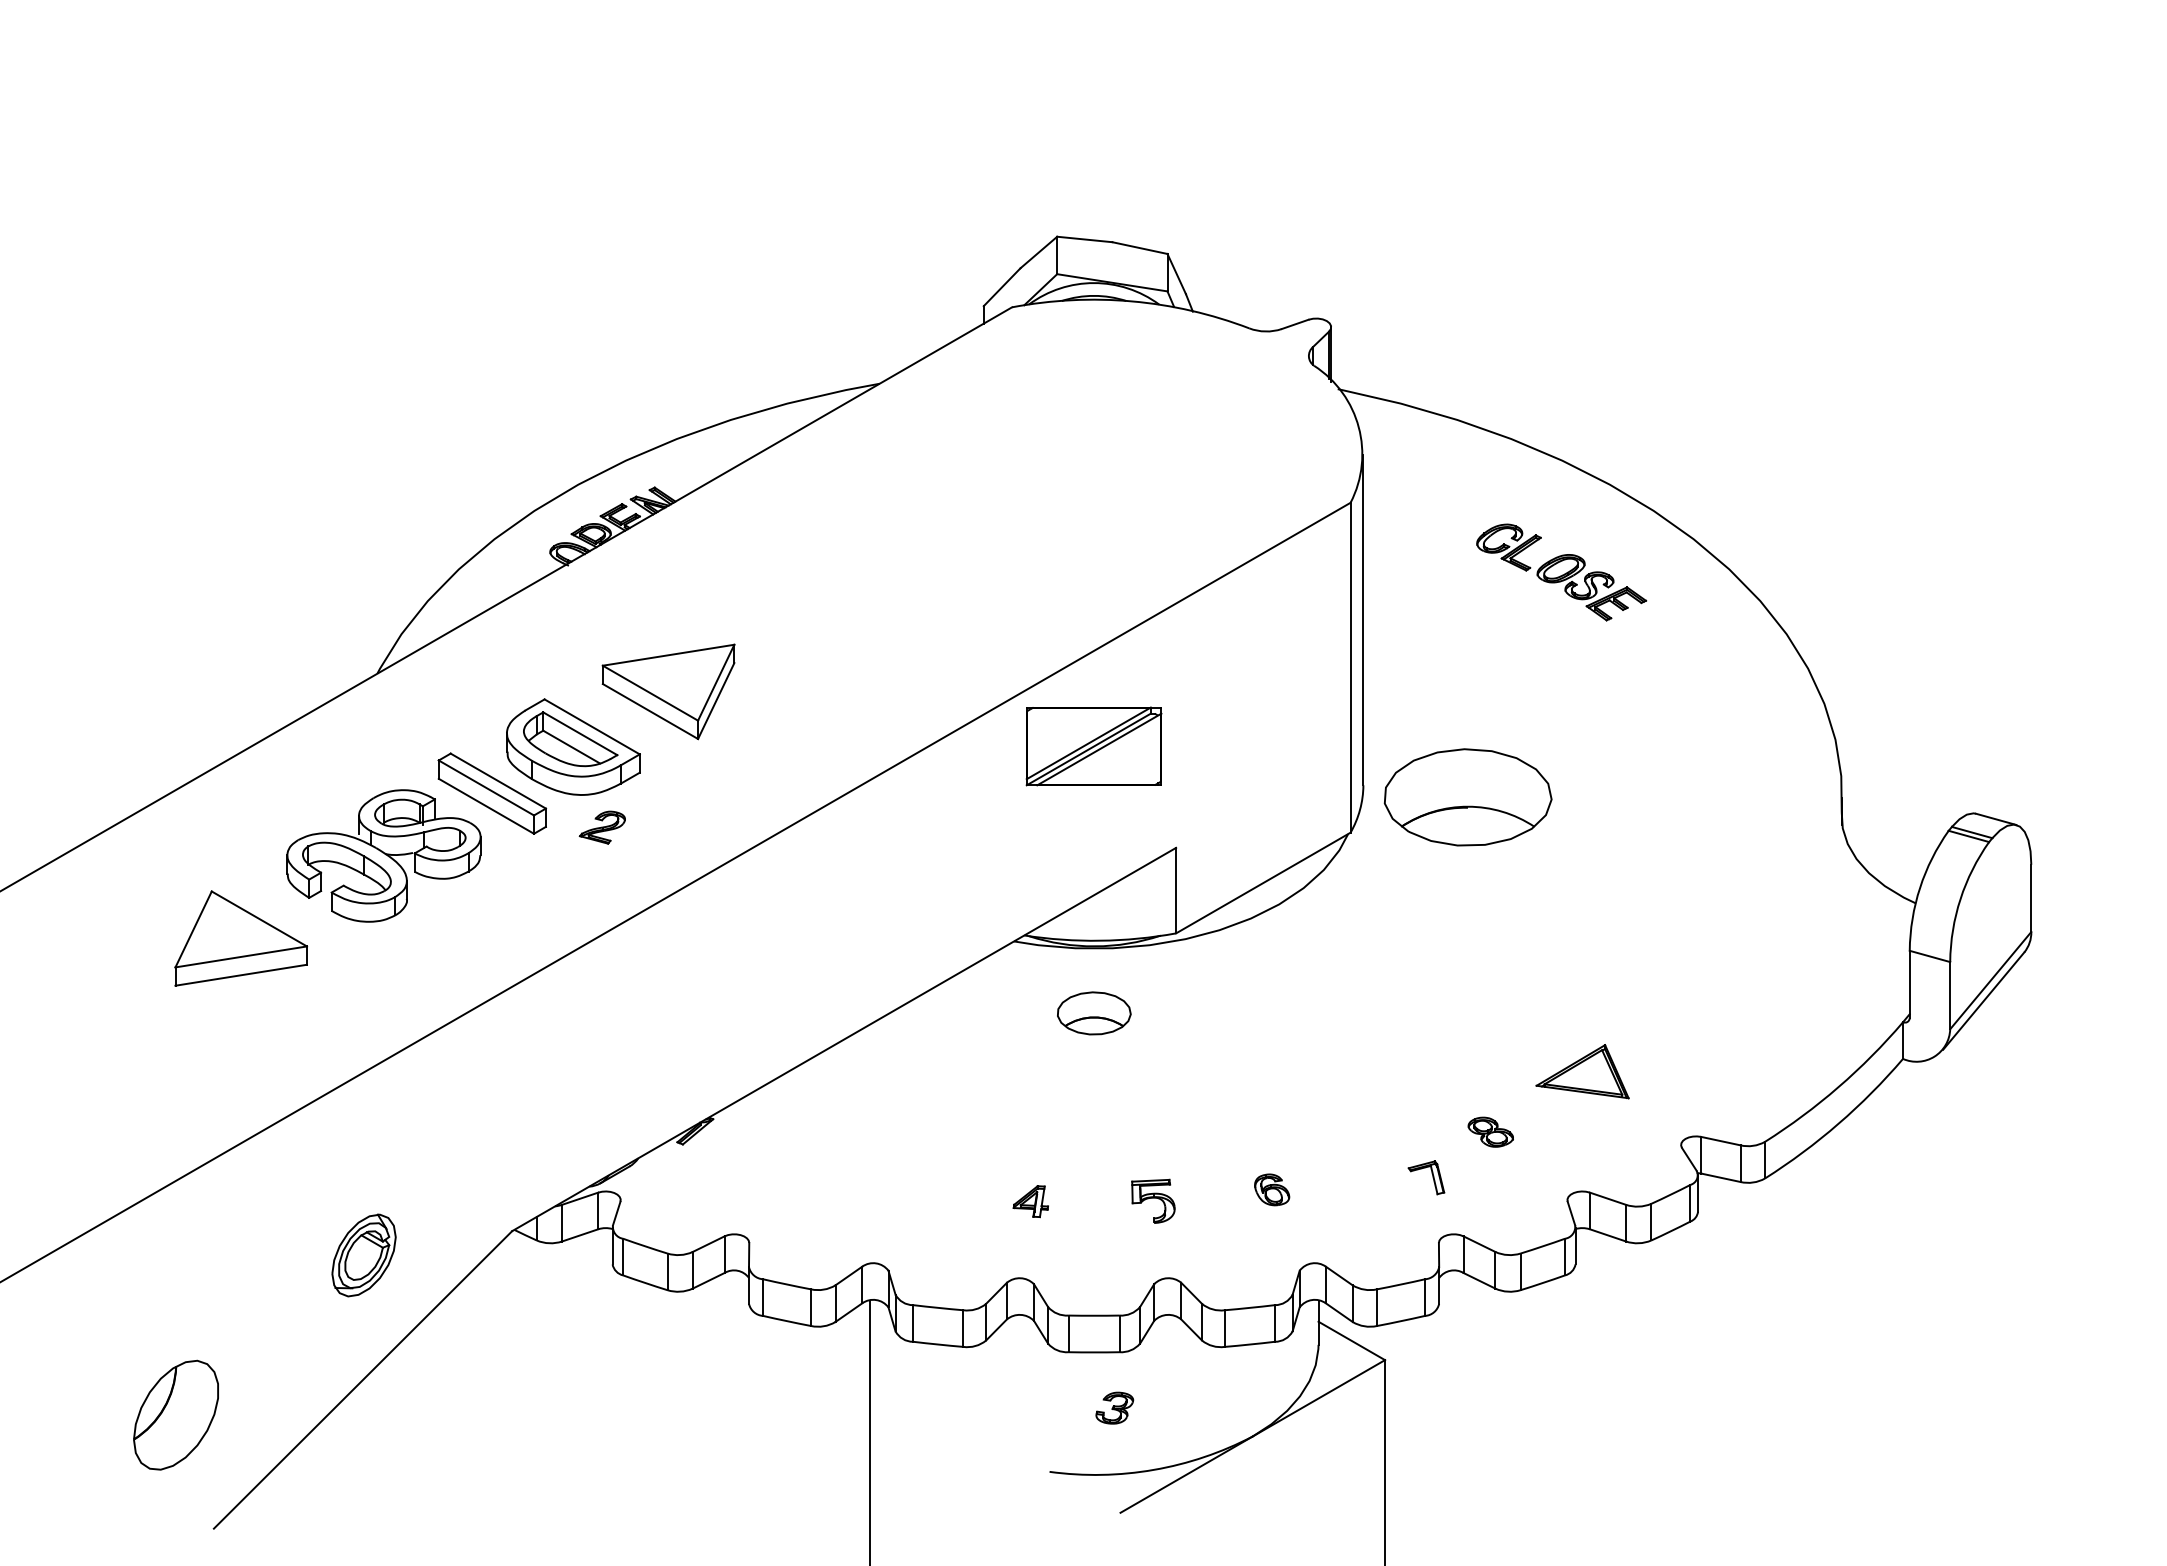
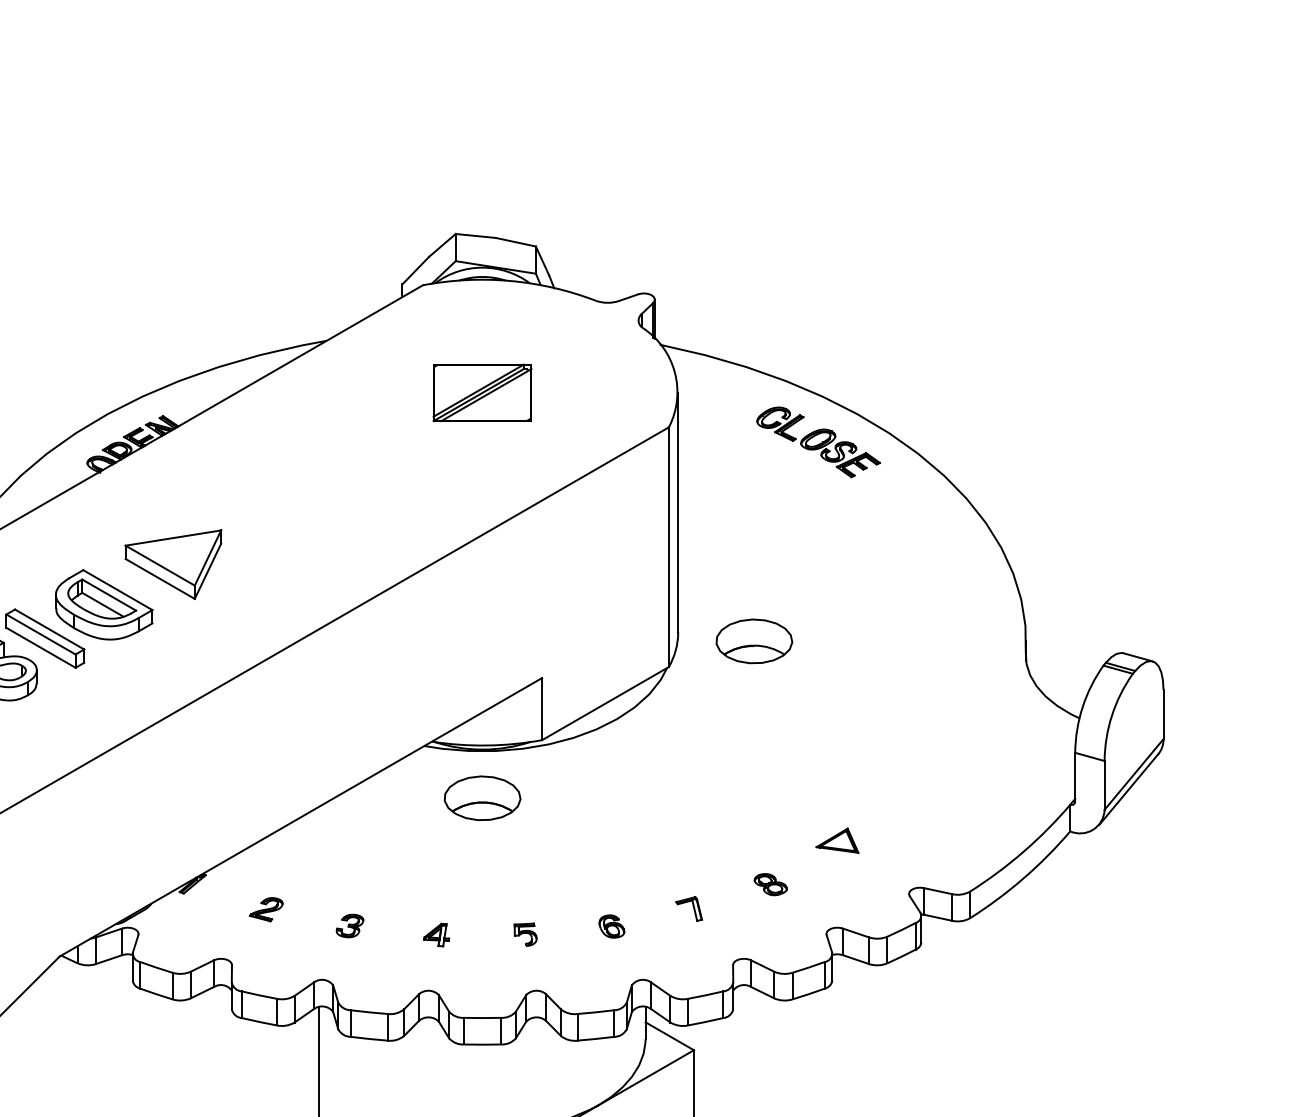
part: (1561, 572) -> (818, 442), moved
part: (1093, 746) -> (482, 392), moved
part: (1468, 797) -> (754, 641), size x0.62
part: (601, 827) -> (265, 909), moved
part: (1094, 1013) -> (482, 798), size x1.43
part: (1582, 1071) -> (837, 840), size x0.62
part: (1426, 1177) -> (689, 908), moved
part: (1153, 1200) -> (525, 934), size x0.71
part: (1114, 1407) -> (349, 925), moved

